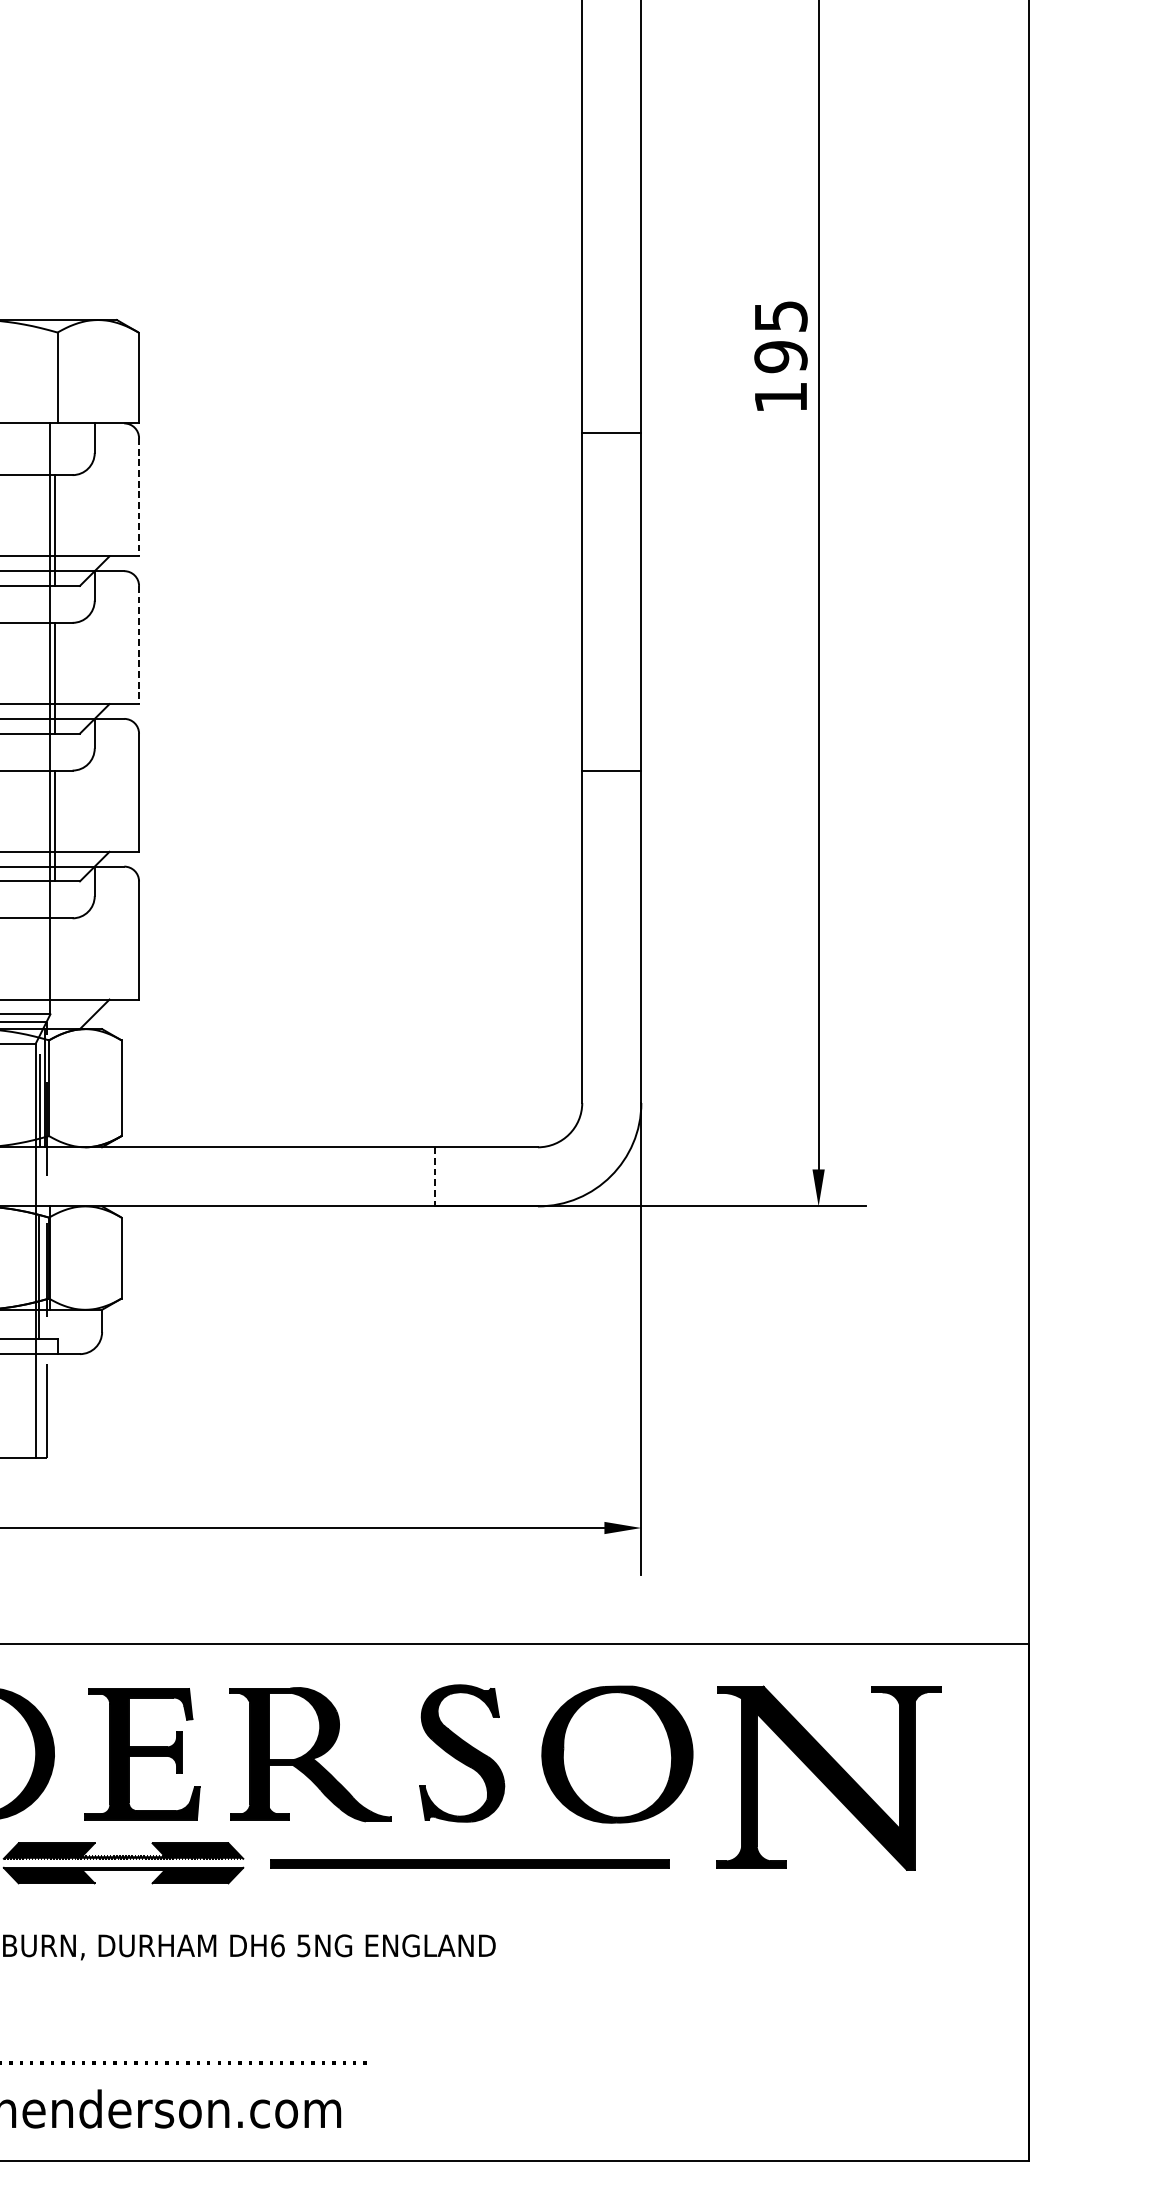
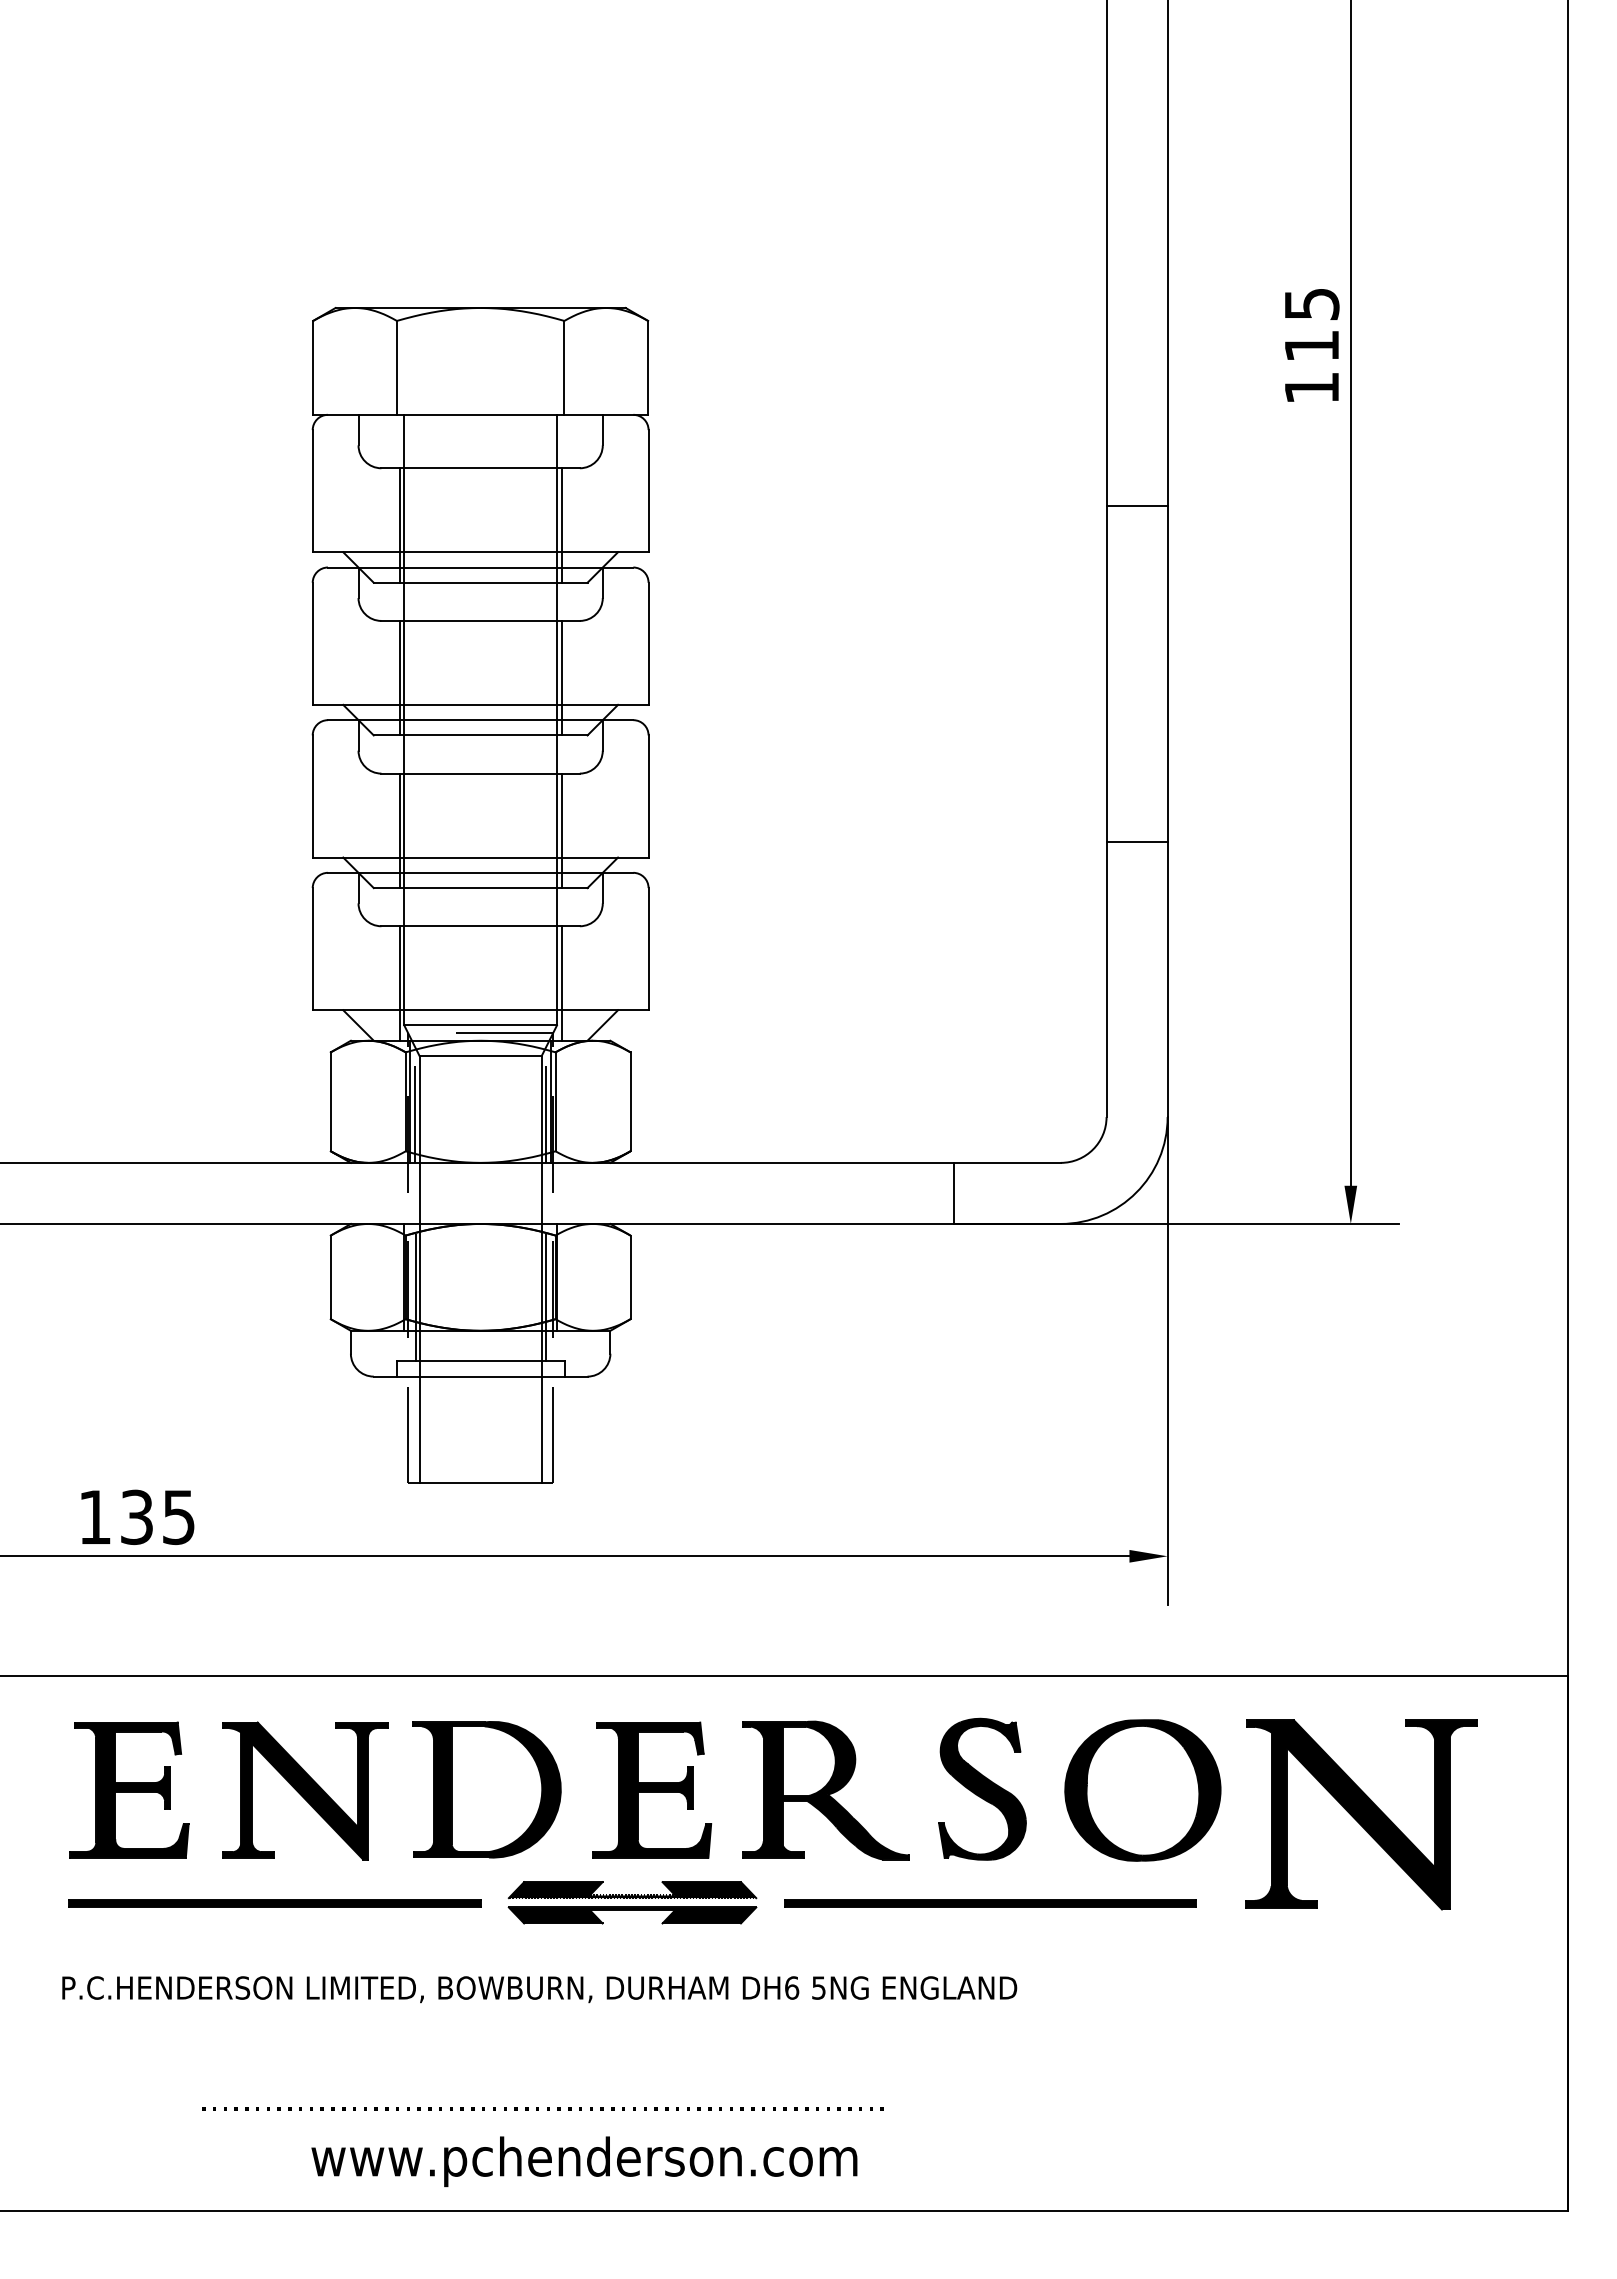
text: (780, 356) -> (1311, 345), 195 -> 115
line: (611, 432) -> (1136, 506), moved
line: (138, 497) -> (648, 491), dashed -> solid
line: (138, 645) -> (648, 644), dashed -> solid
line: (611, 771) -> (1136, 842), moved
line: (54, 973) -> (561, 983), added
line: (434, 1176) -> (953, 1193), dashed -> solid

